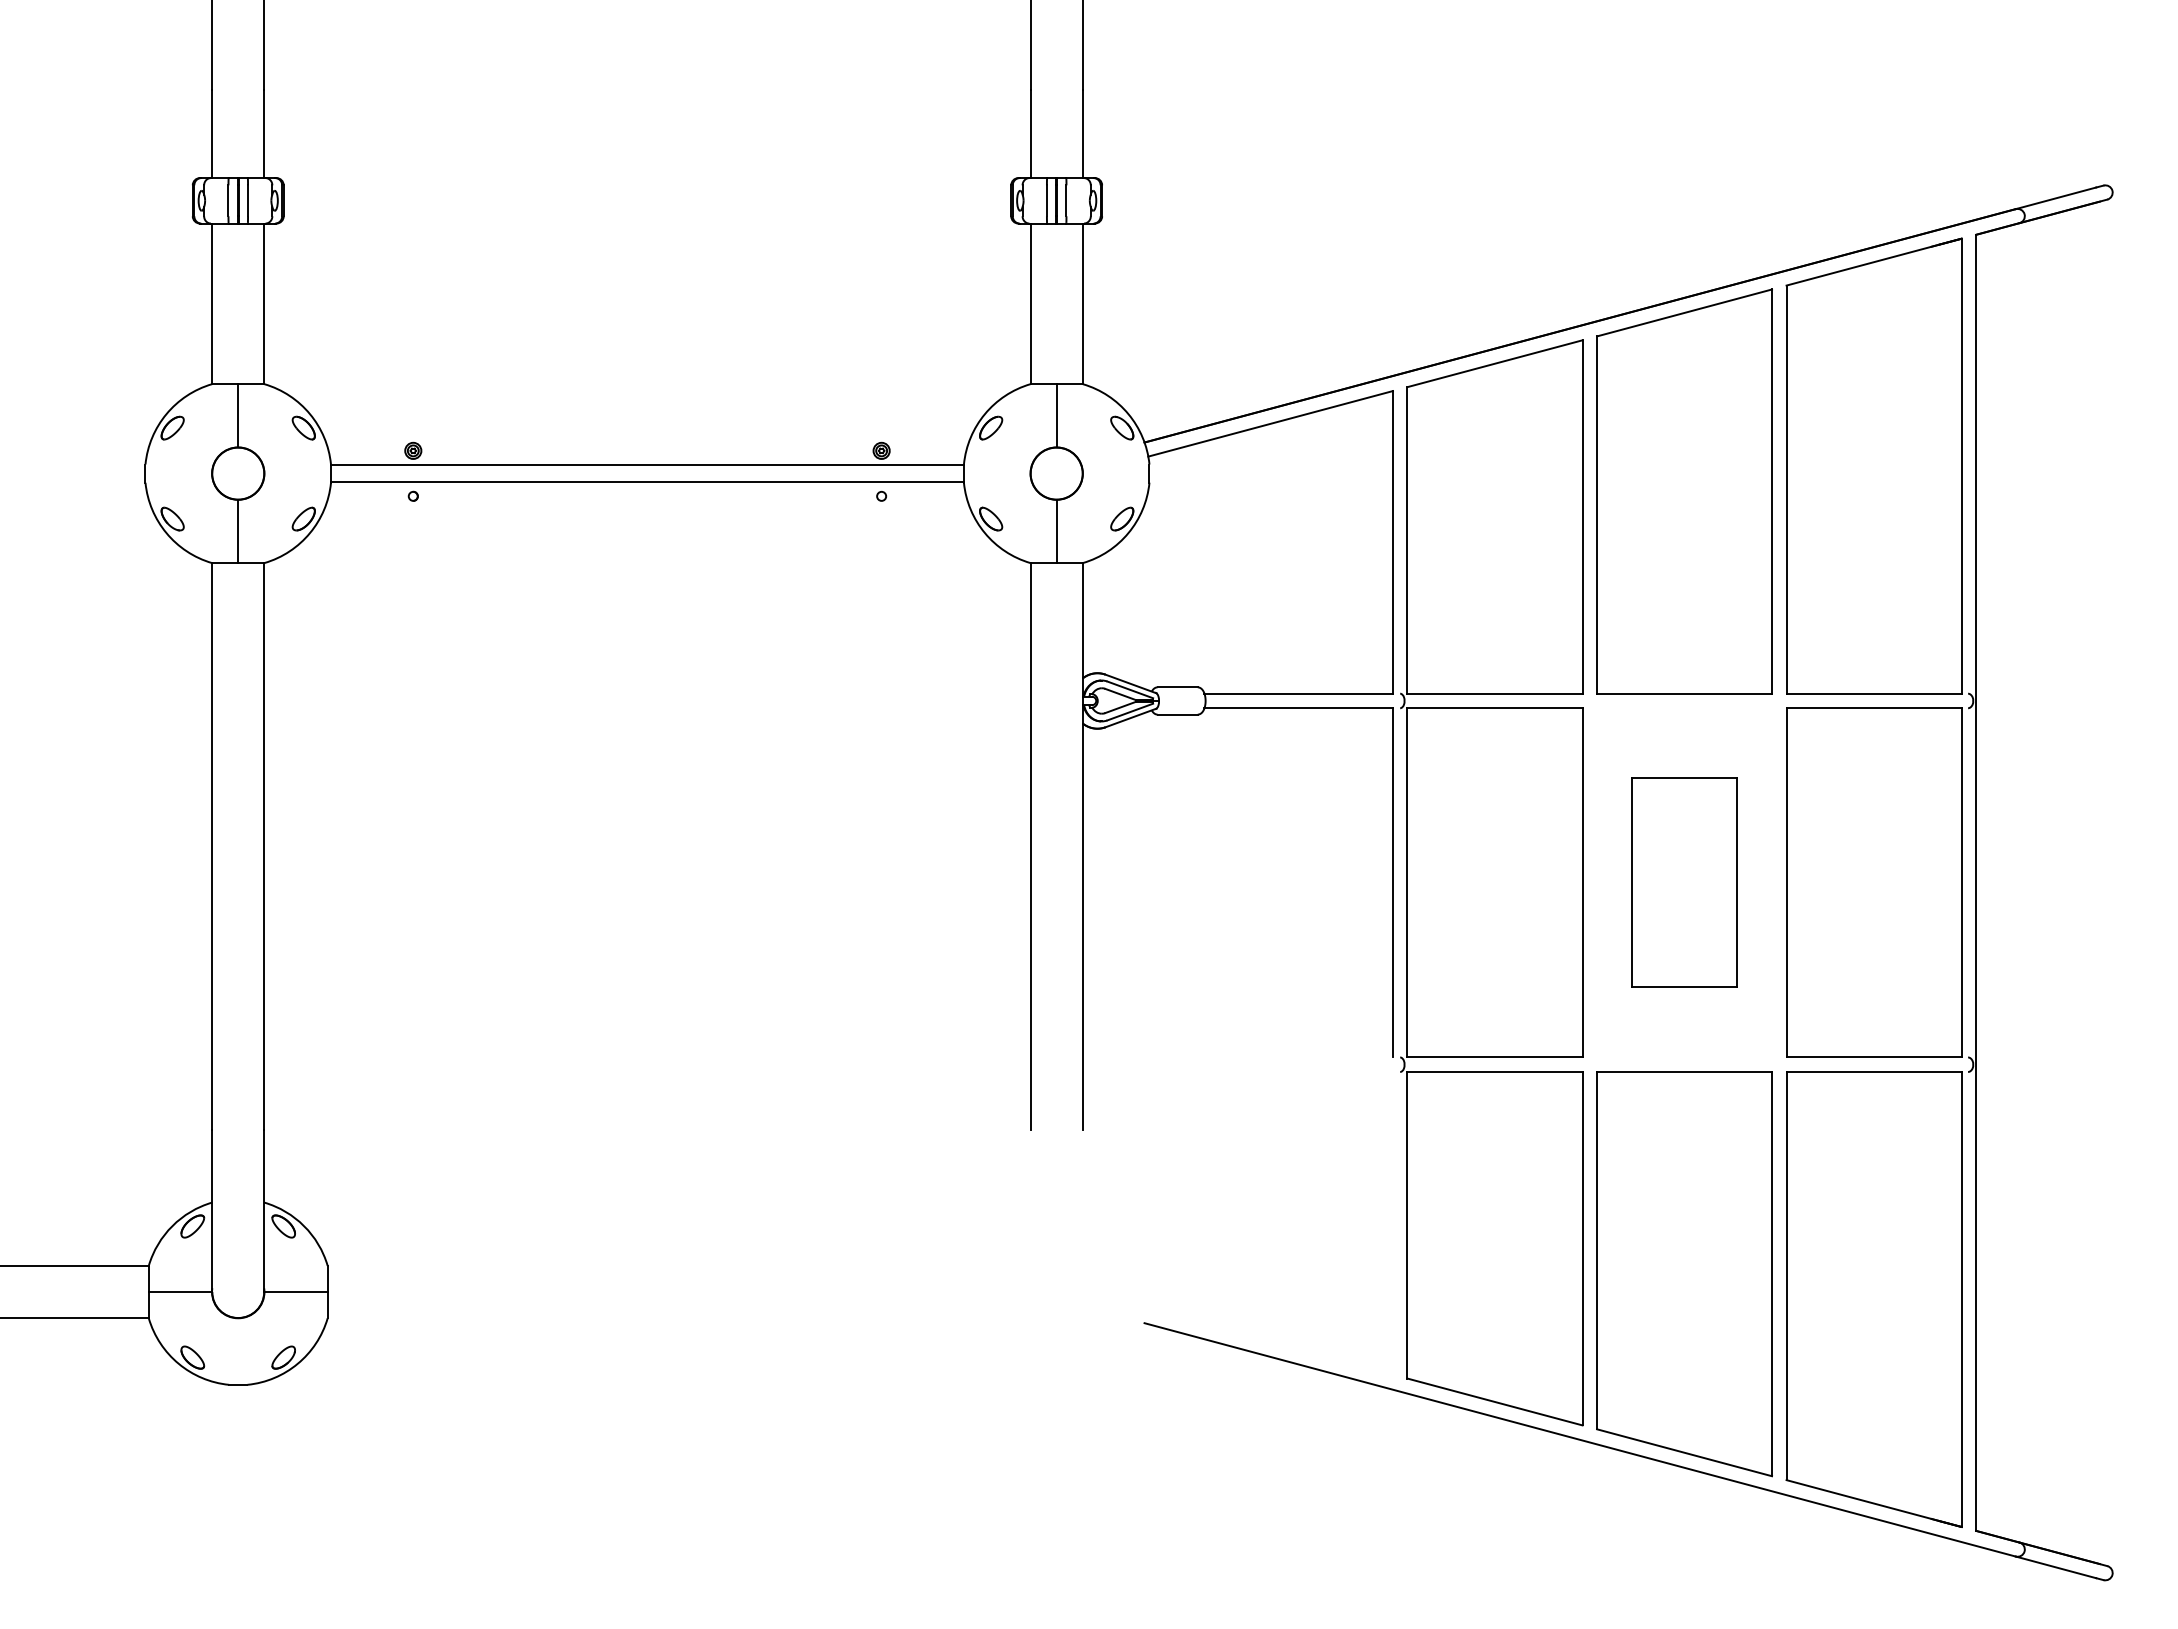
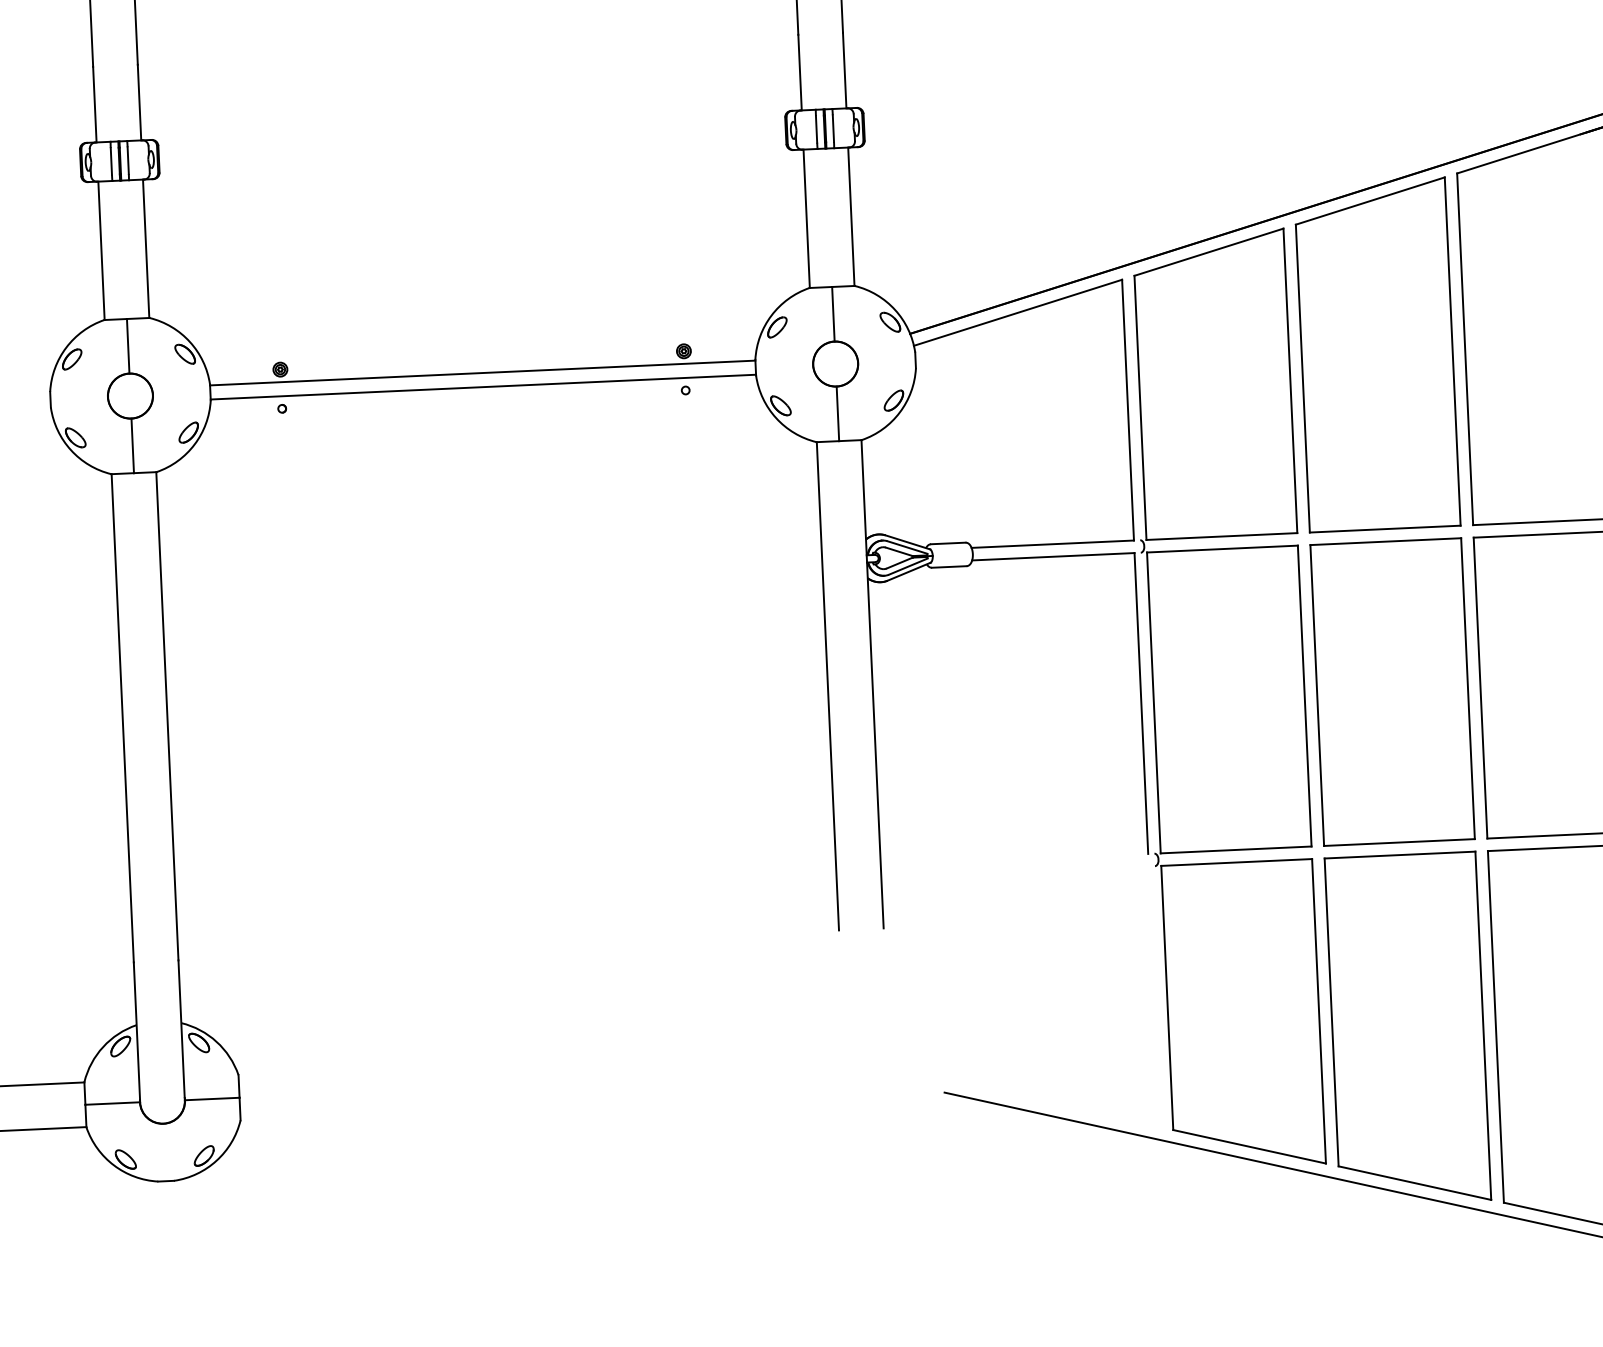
part: (1684, 882) -> (1392, 691), size x1.67

